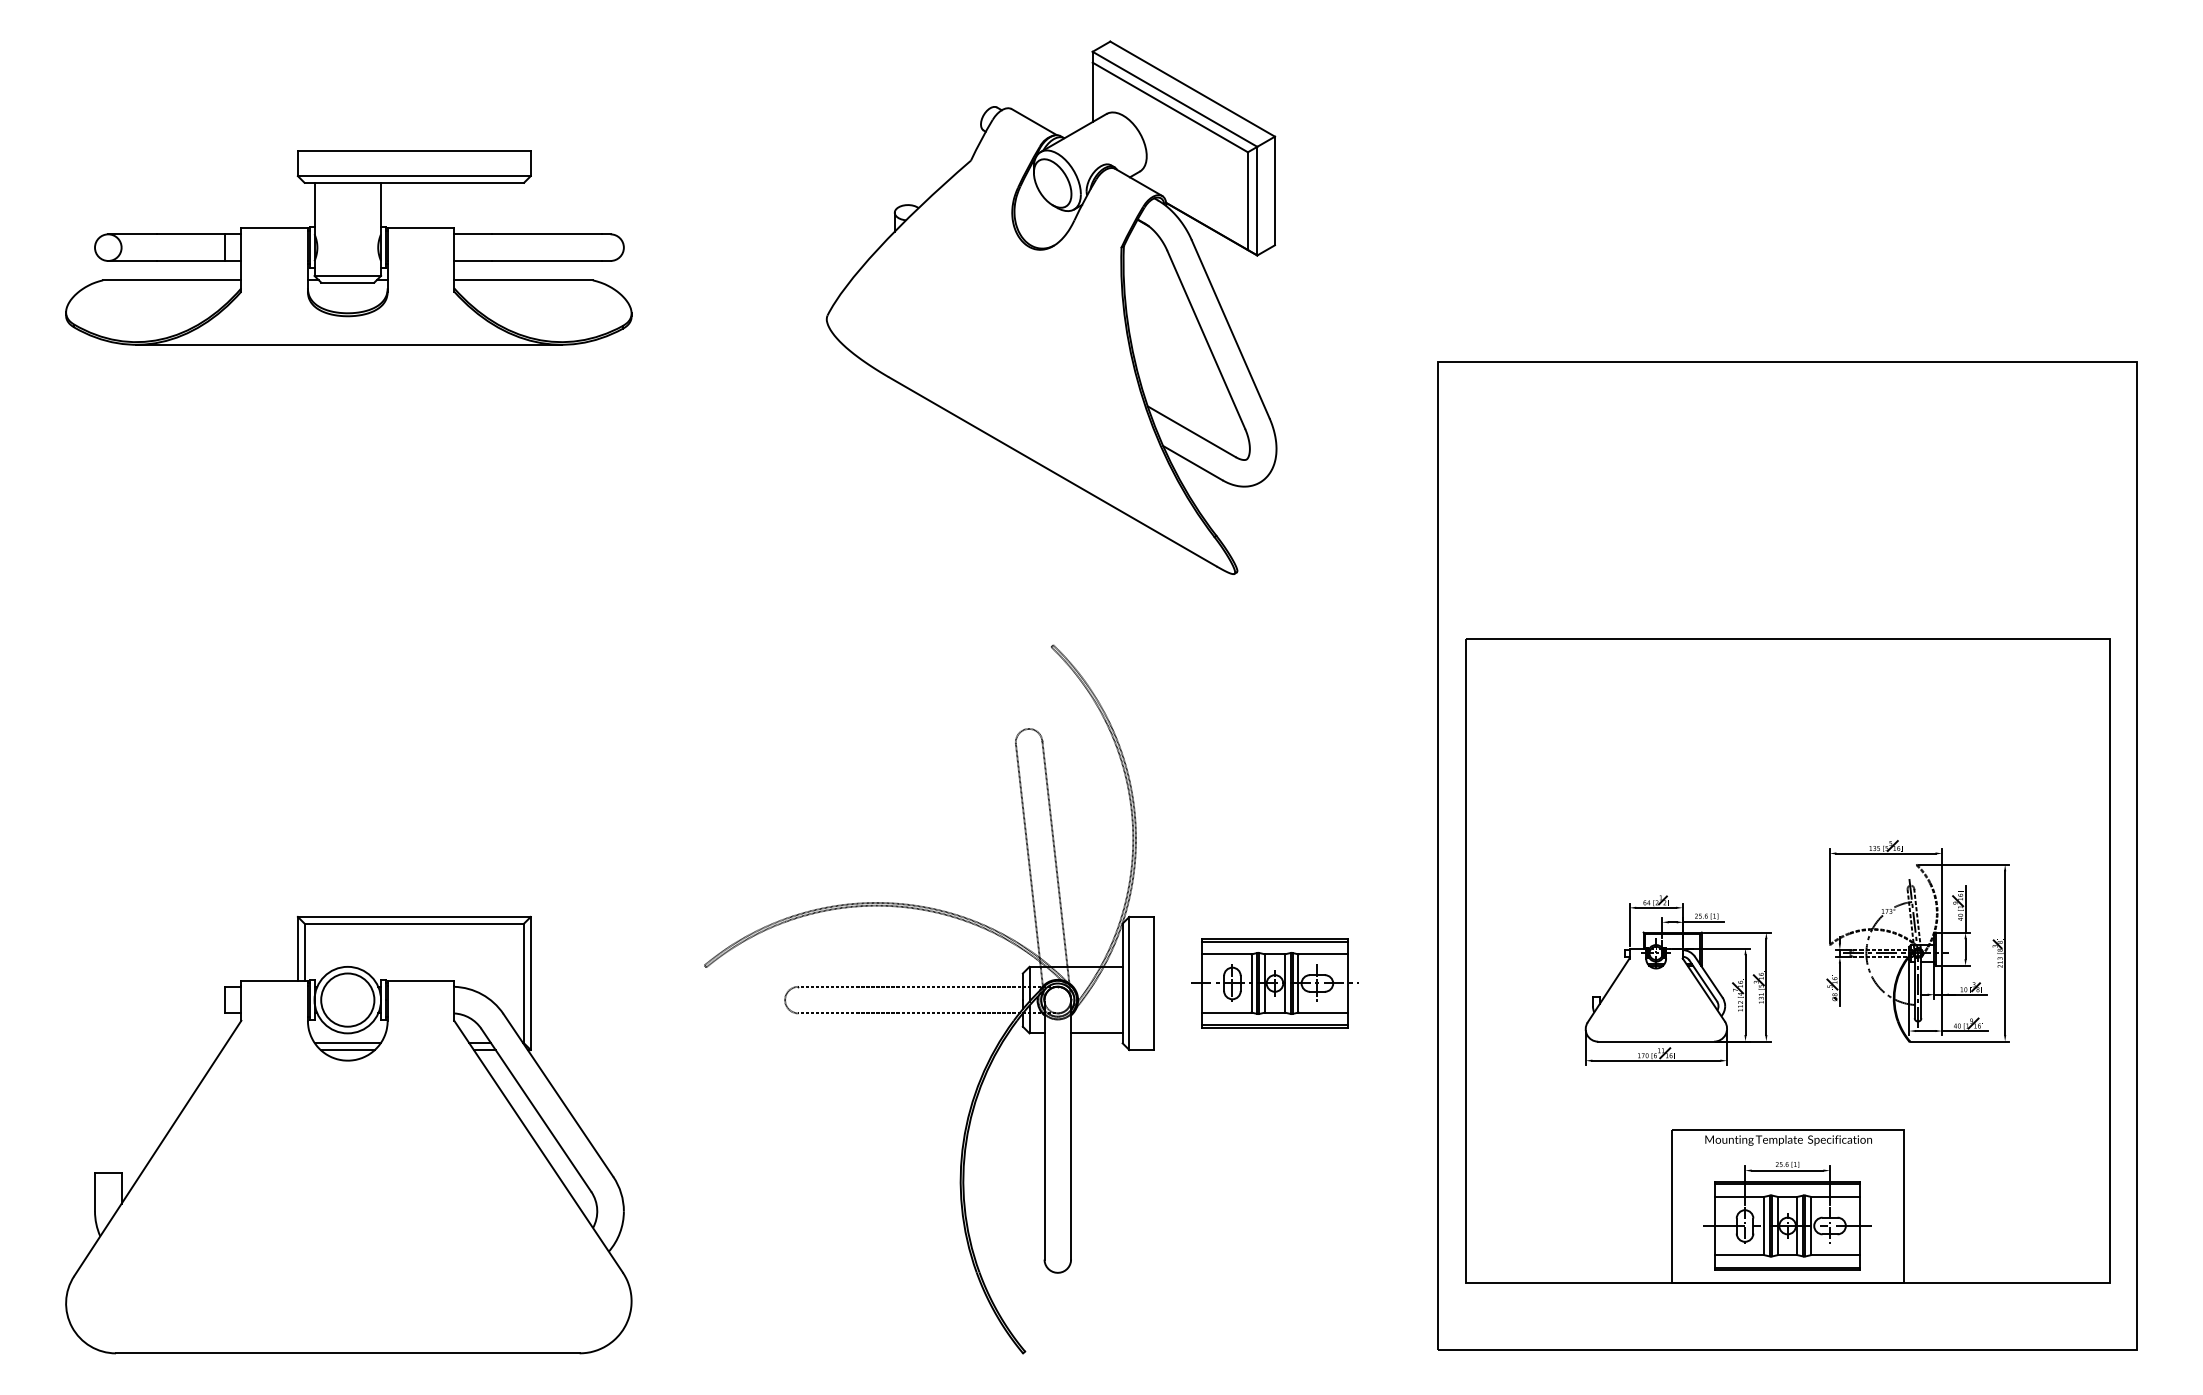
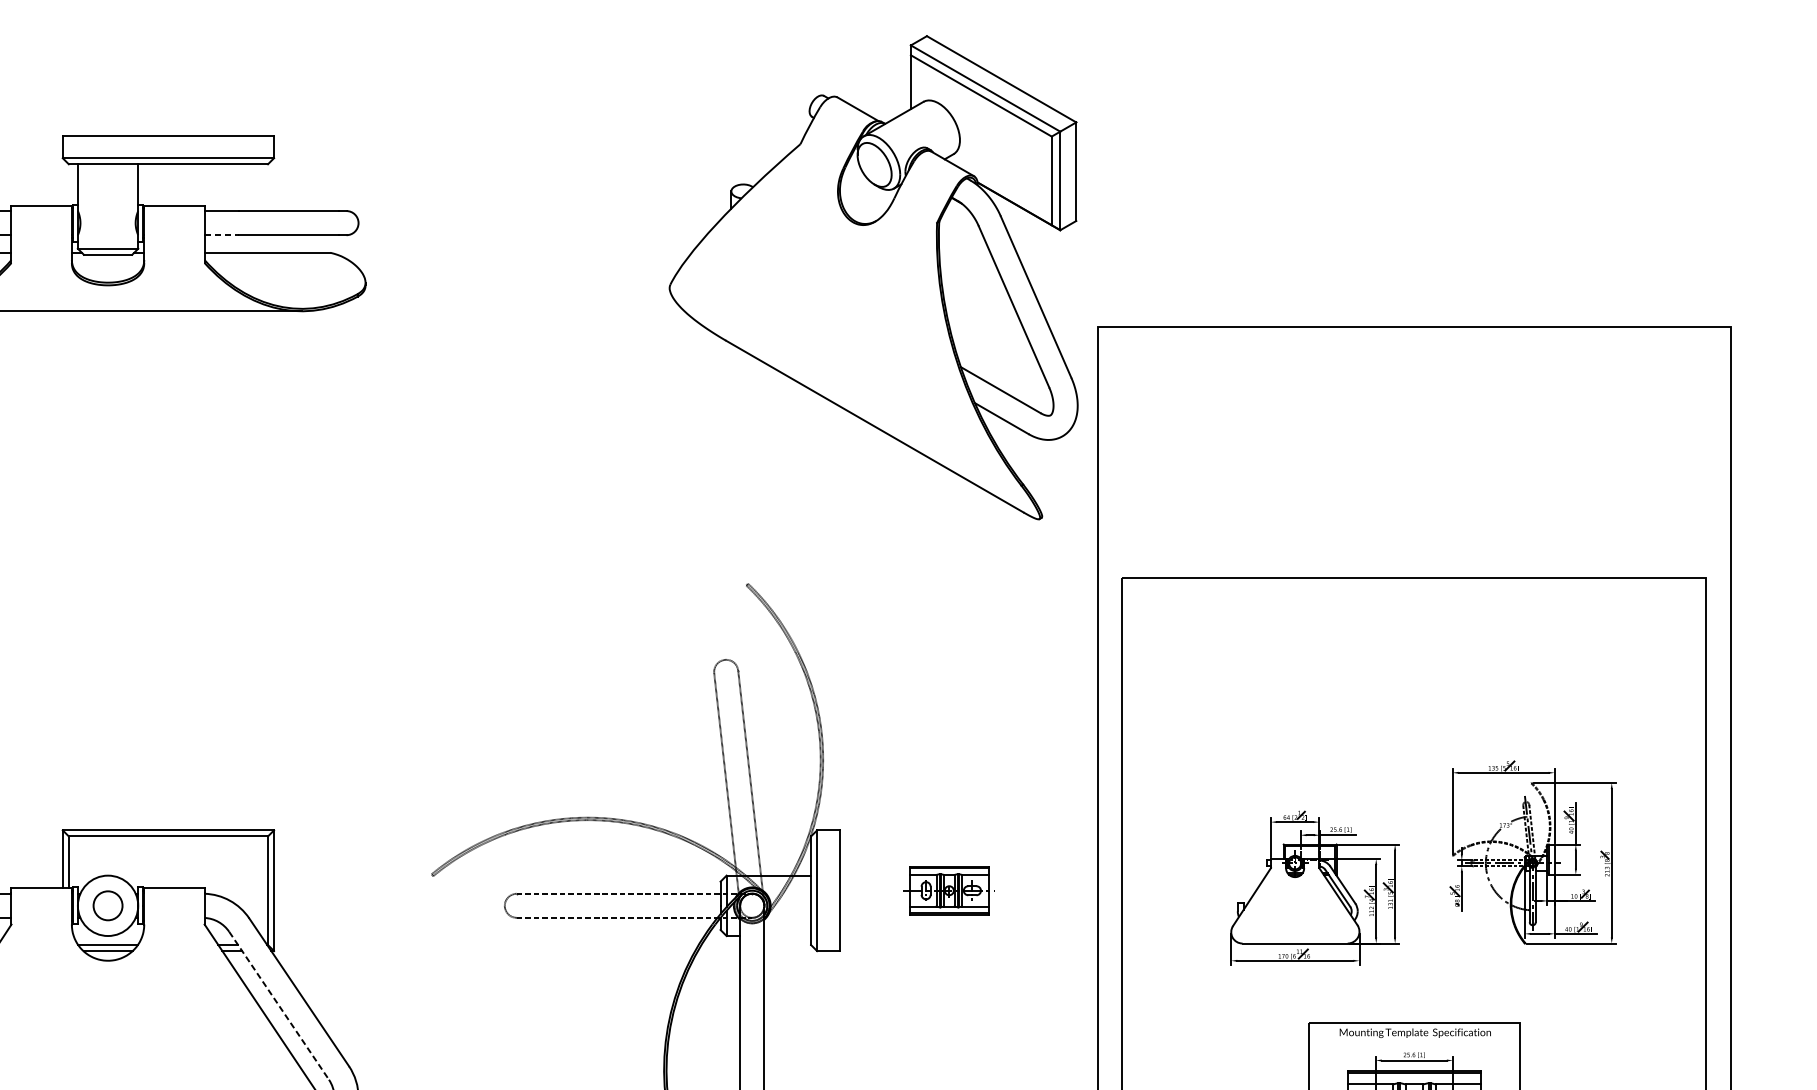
line: (473, 260) -> (222, 234), solid -> dashed
part: (1051, 307) -> (873, 277), moved
part: (1274, 983) -> (948, 890), size x0.6
circle: (347, 999) -> (107, 905), size x0.6
line: (1096, 1033) -> (787, 936), removed
line: (536, 1110) -> (279, 1005), solid -> dashed

